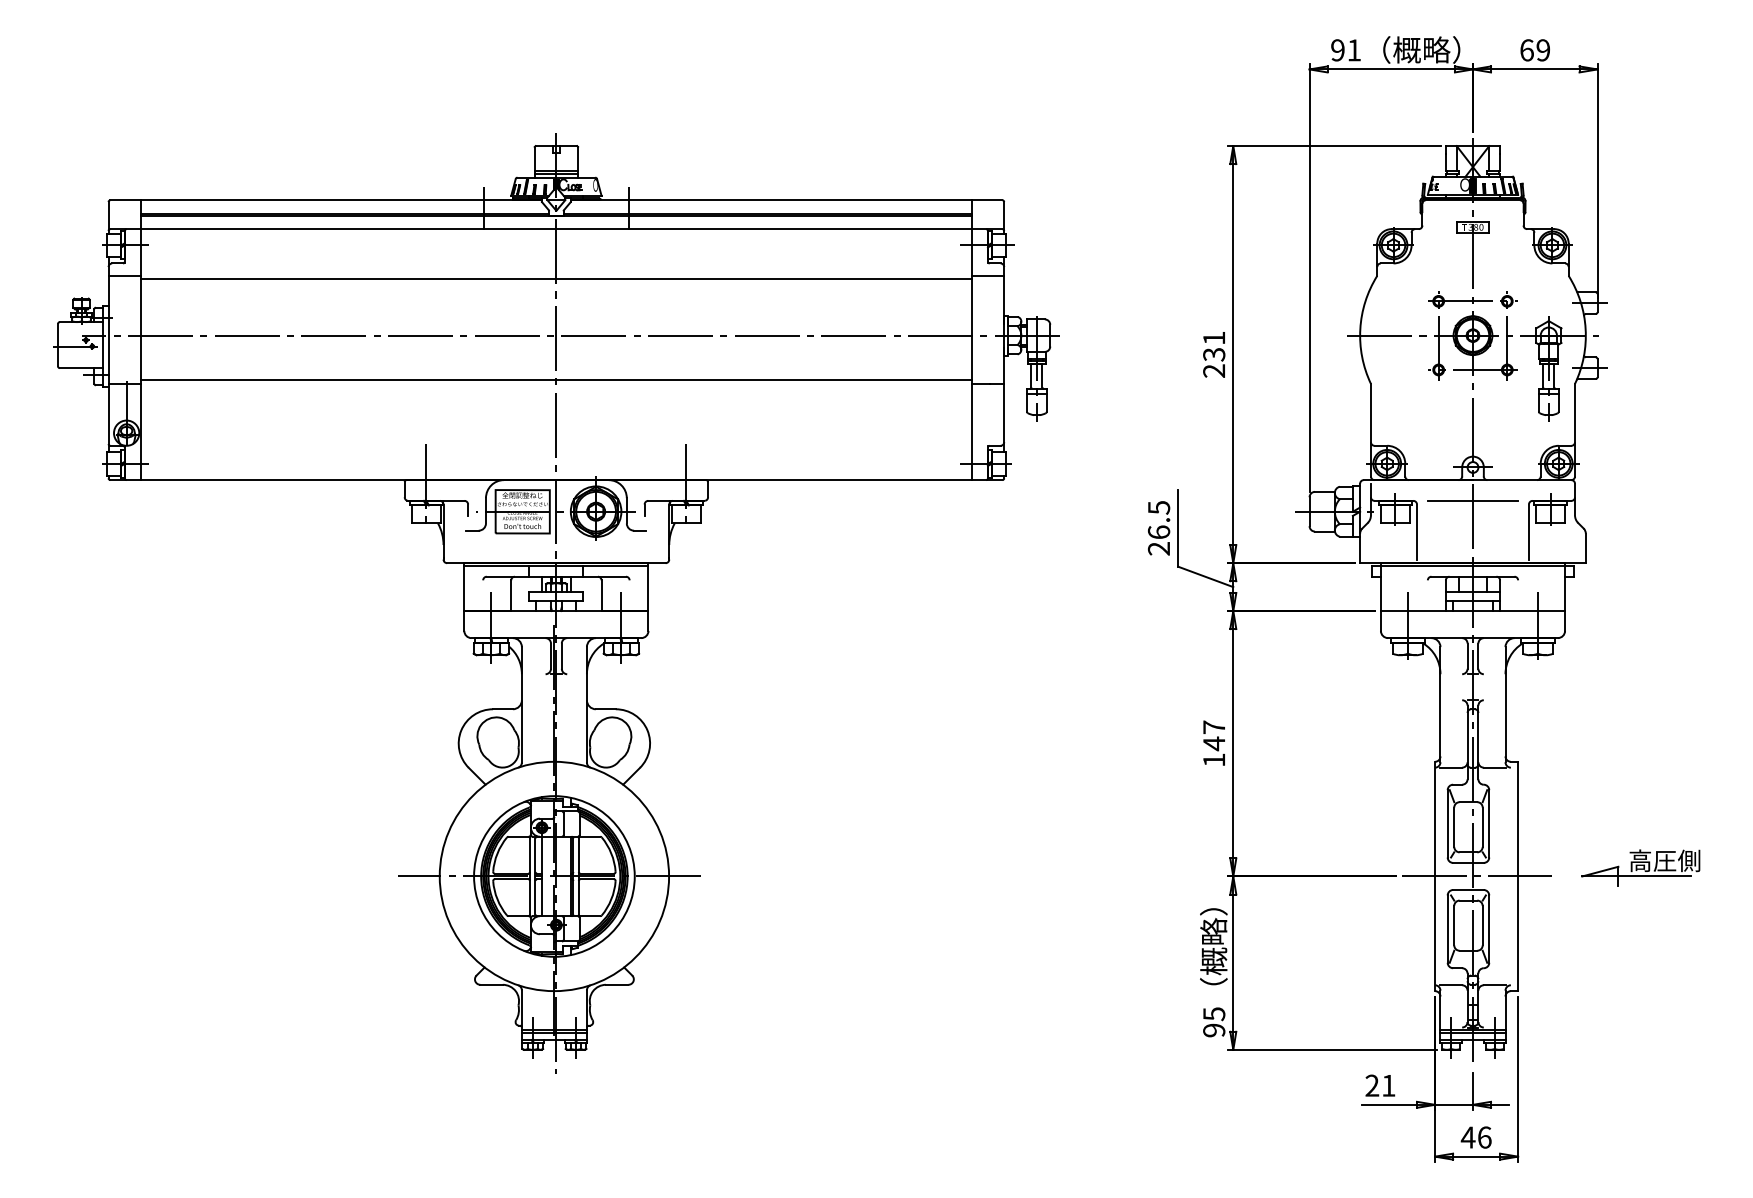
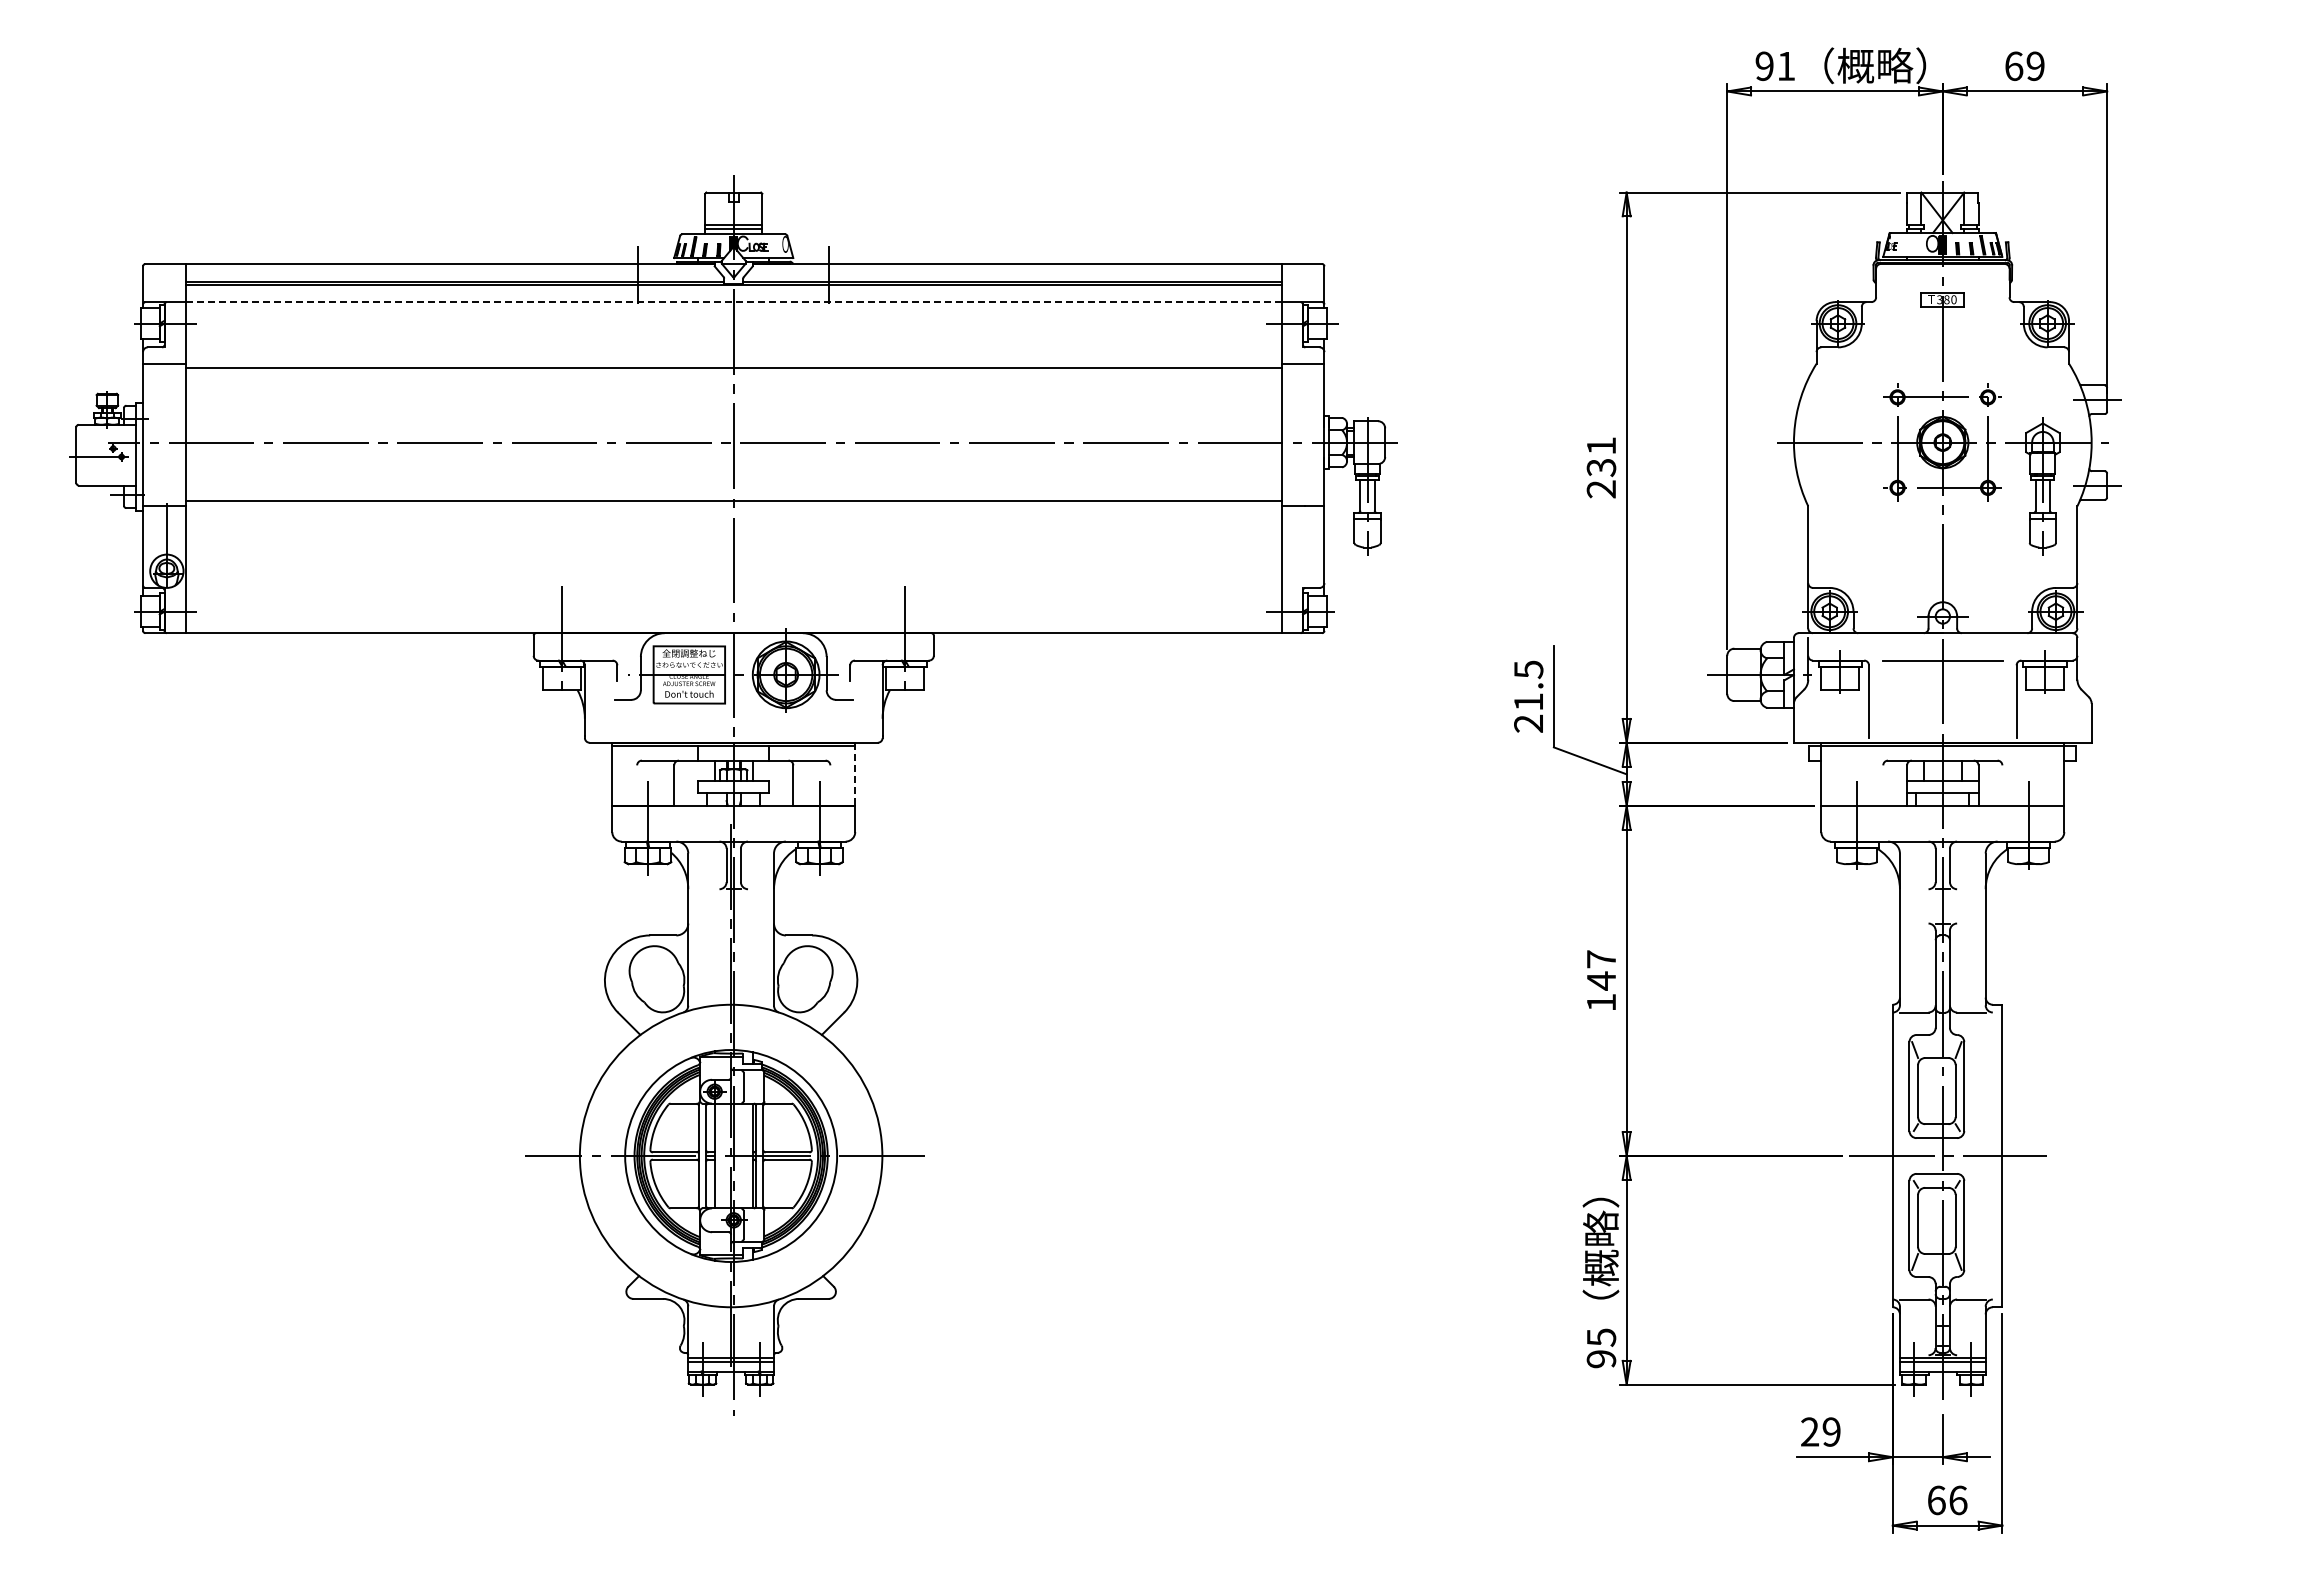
line: (556, 229) -> (733, 302), solid -> dashed
text: (1158, 531) -> (1528, 701), 26.5 -> 21.5
line: (648, 587) -> (855, 774), solid -> dashed
part: (1641, 867) -> (2164, 1144), removed
text: (1388, 1085) -> (1831, 1431), 21 -> 29
text: (1468, 1137) -> (1936, 1500), 46 -> 66

